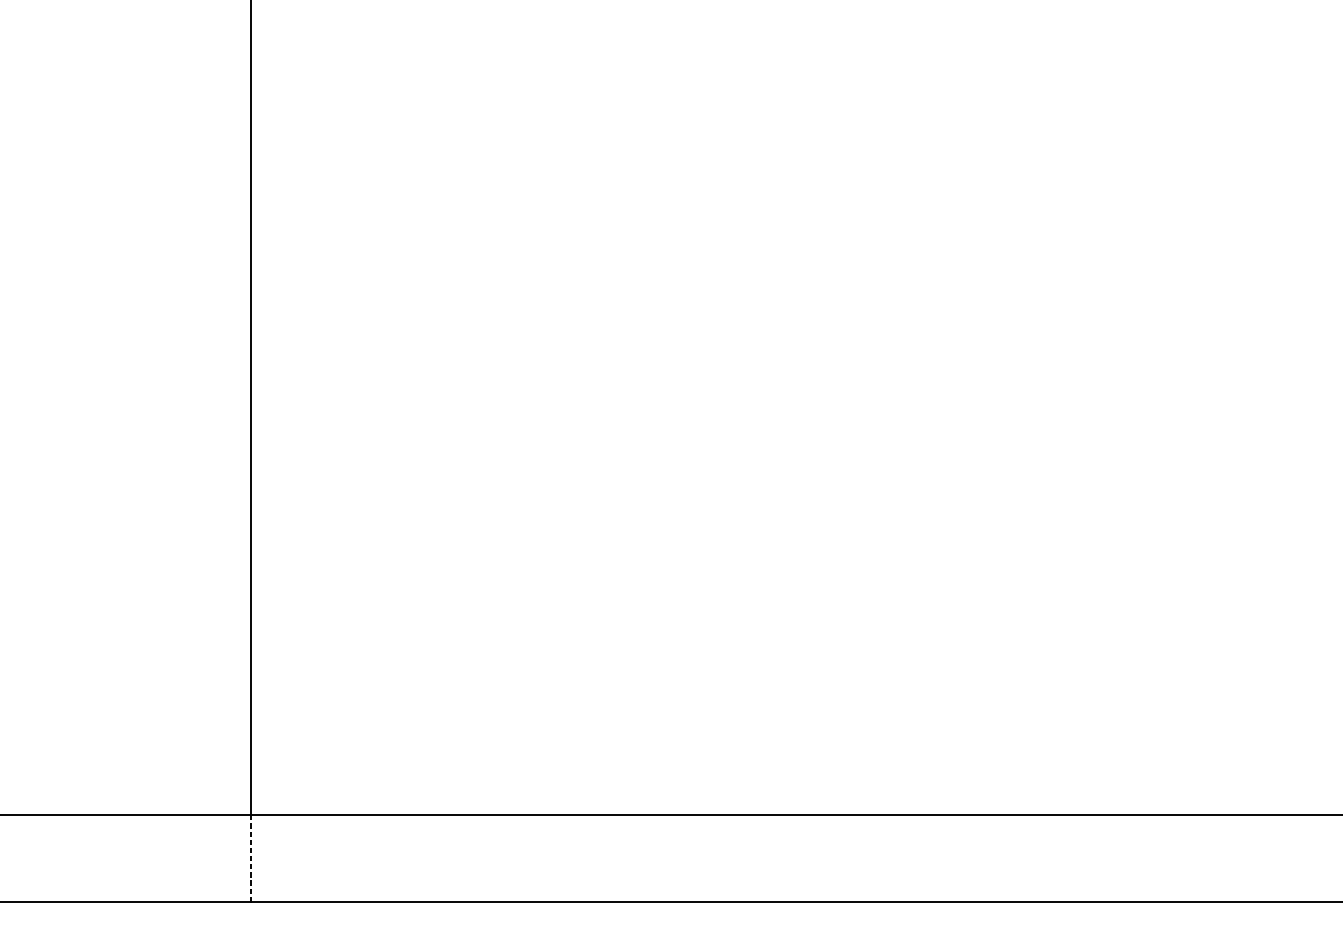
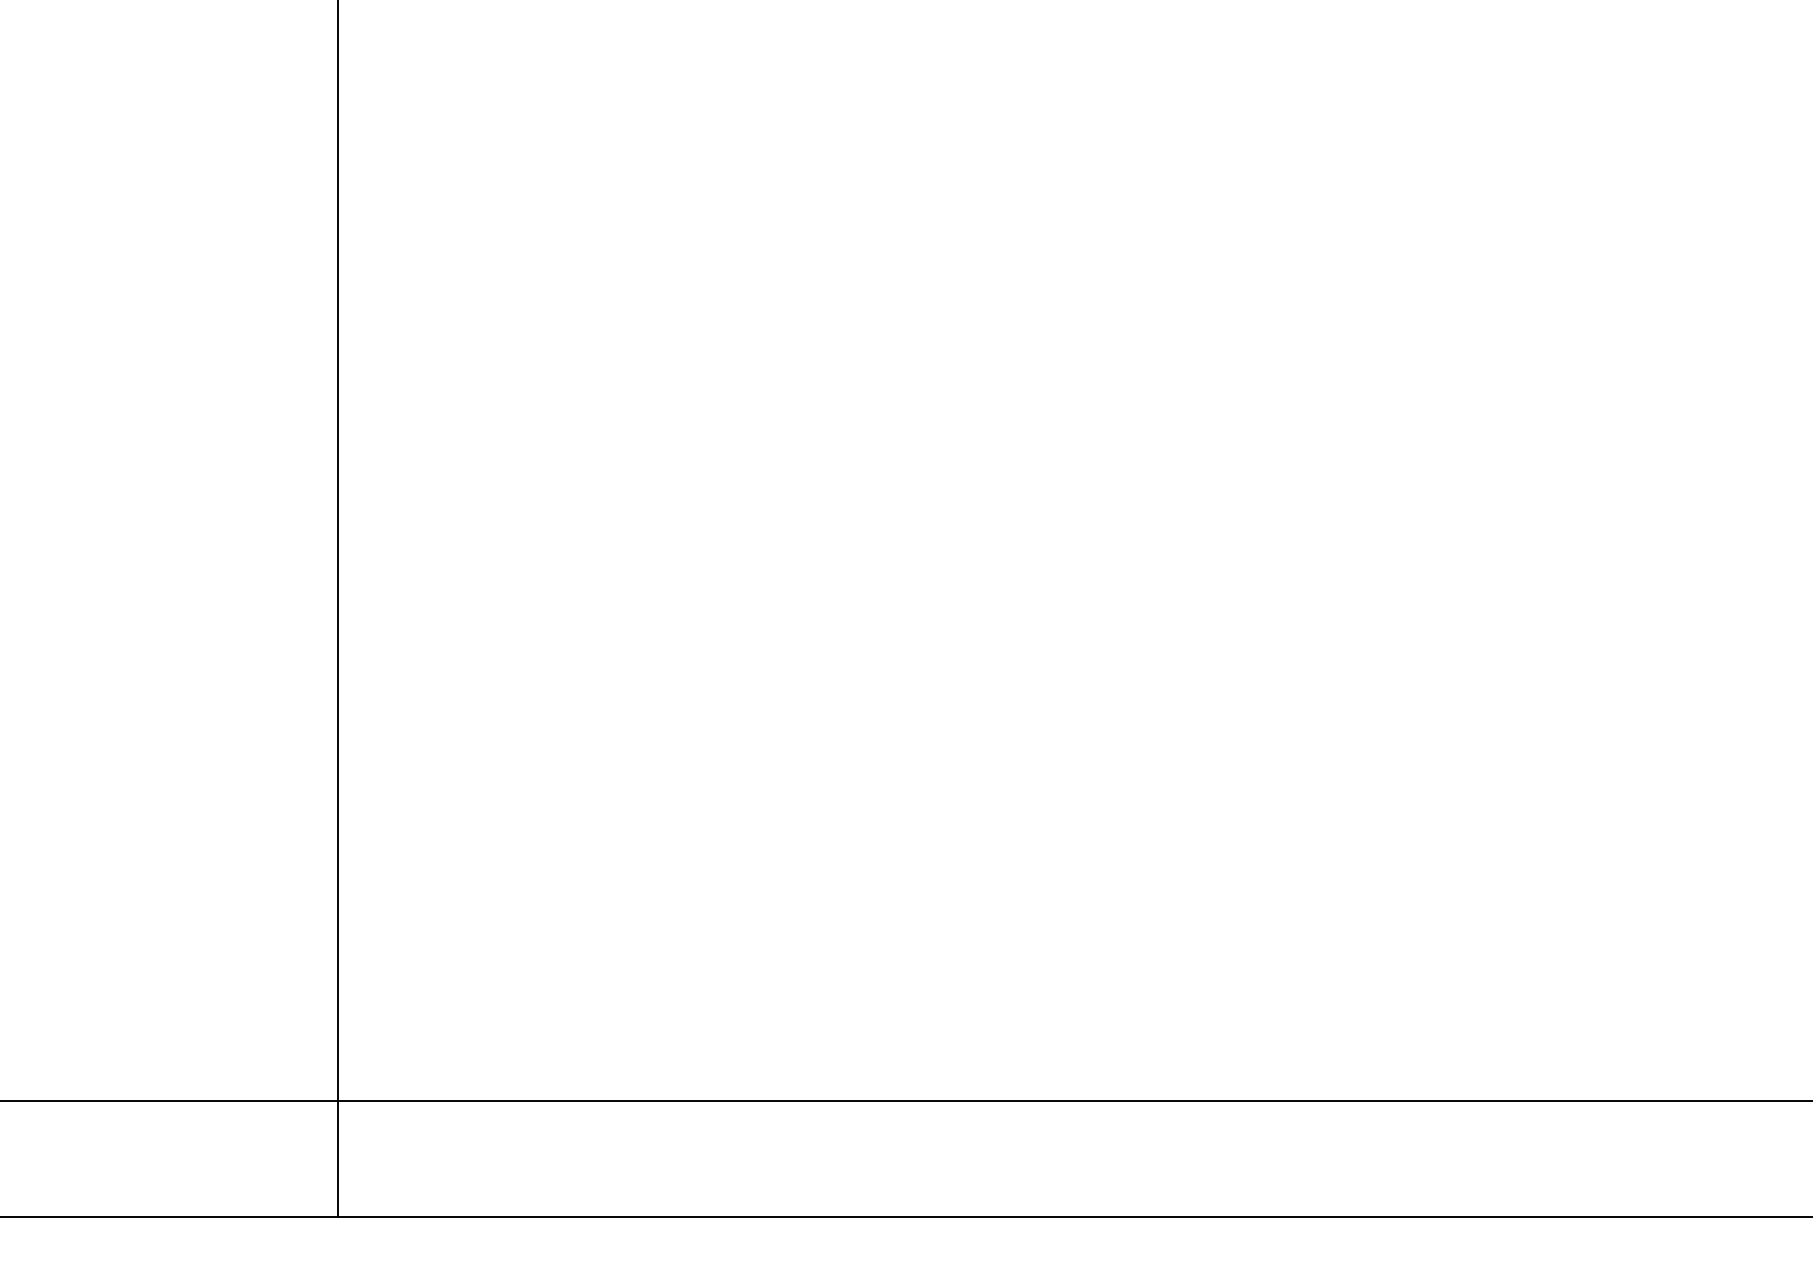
line: (250, 858) -> (338, 1159), dashed -> solid

